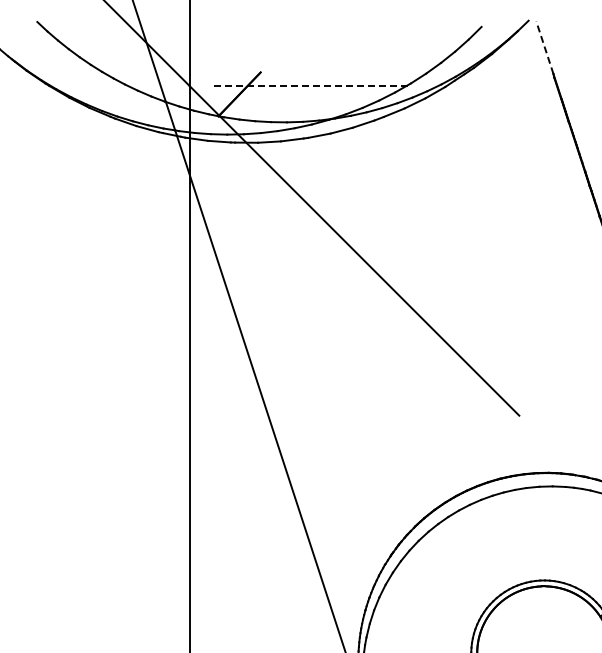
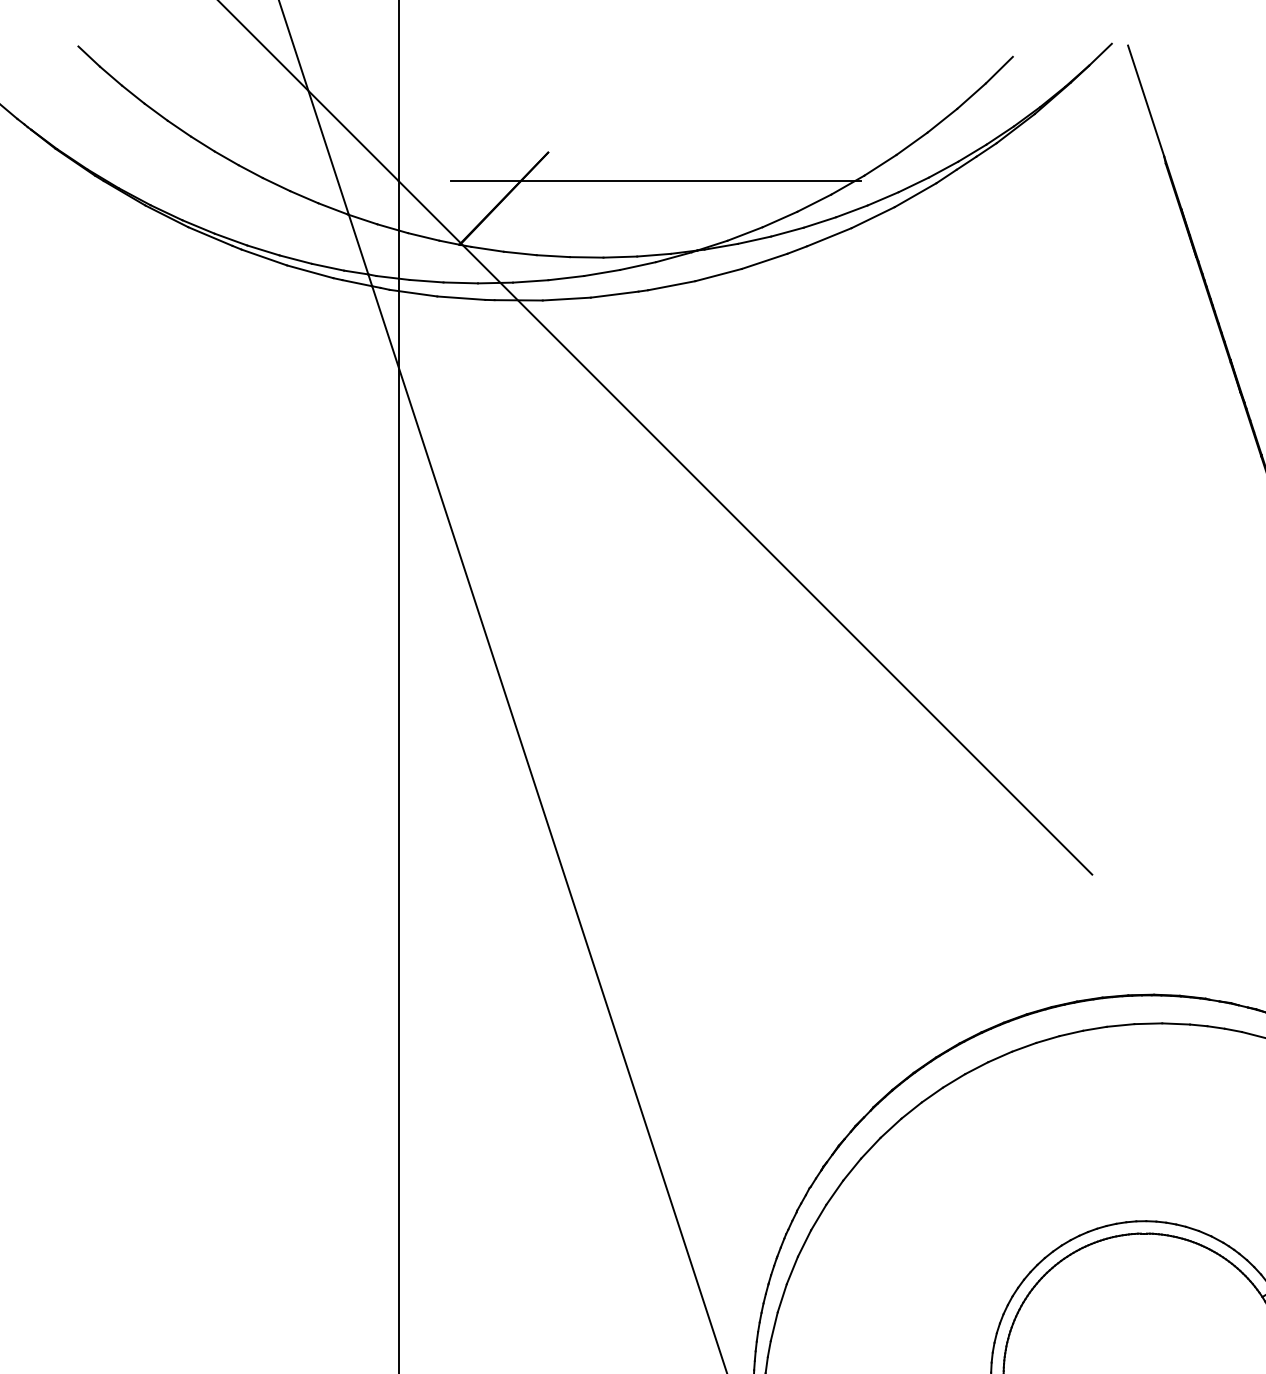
line: (544, 47) -> (1145, 100), dashed -> solid
line: (311, 85) -> (655, 180), dashed -> solid

